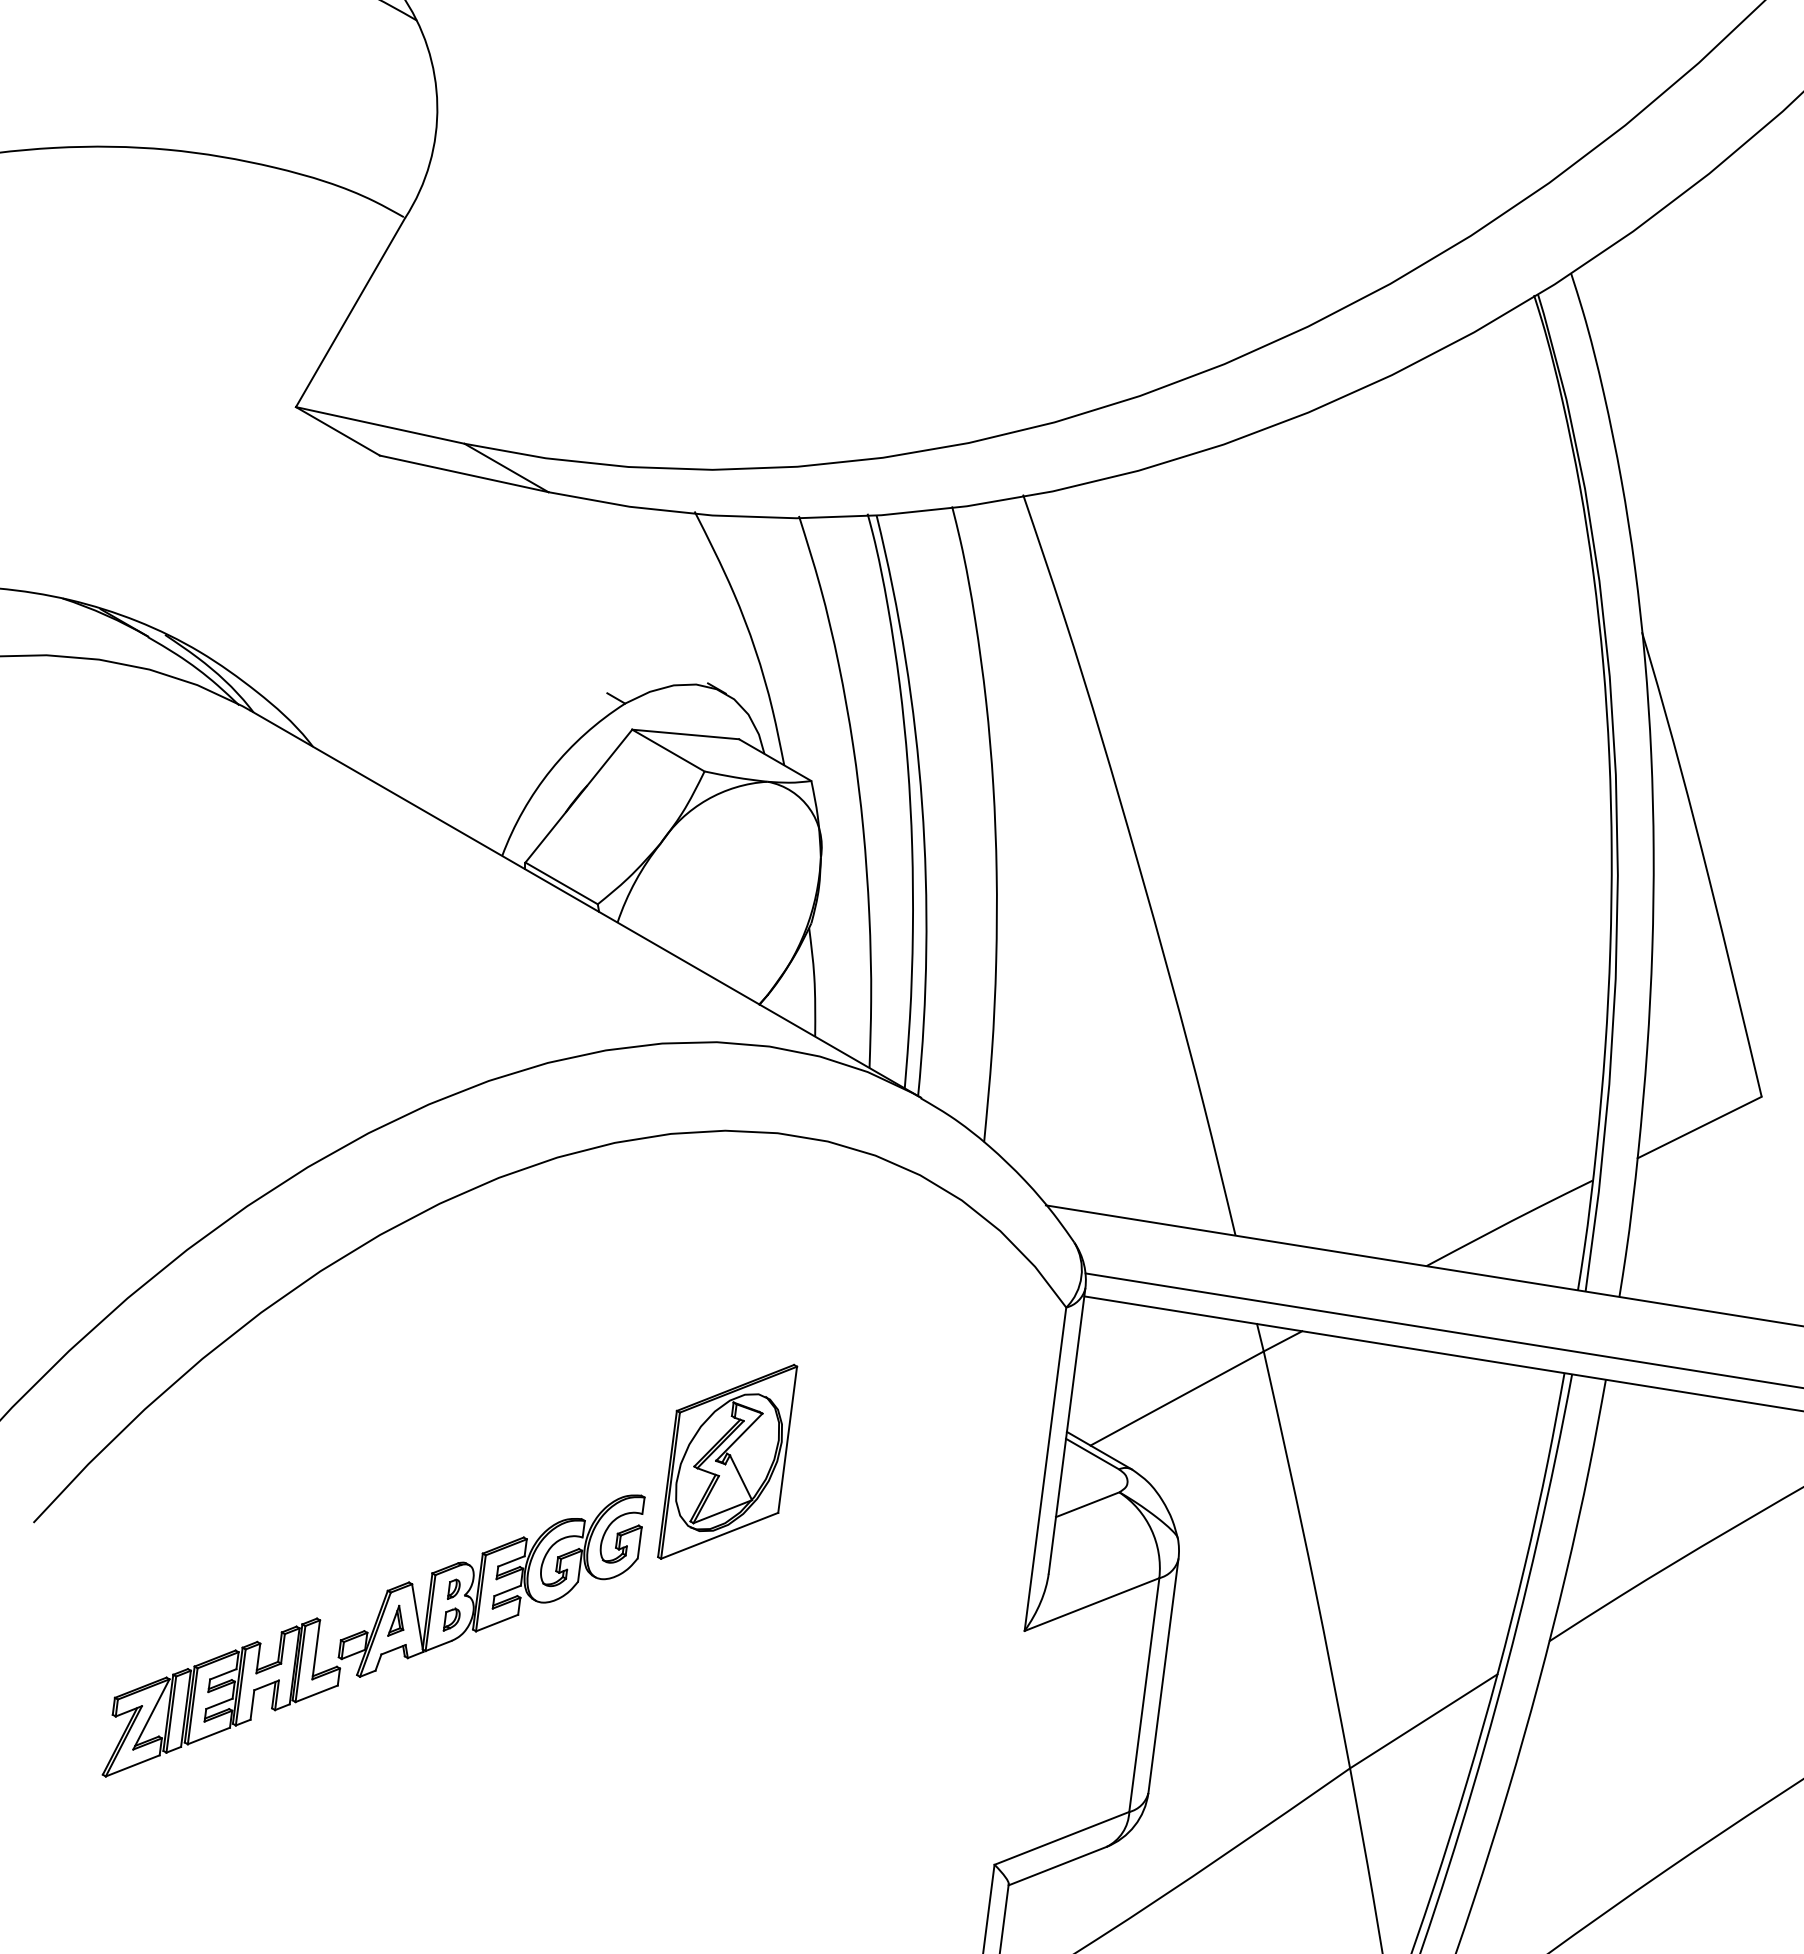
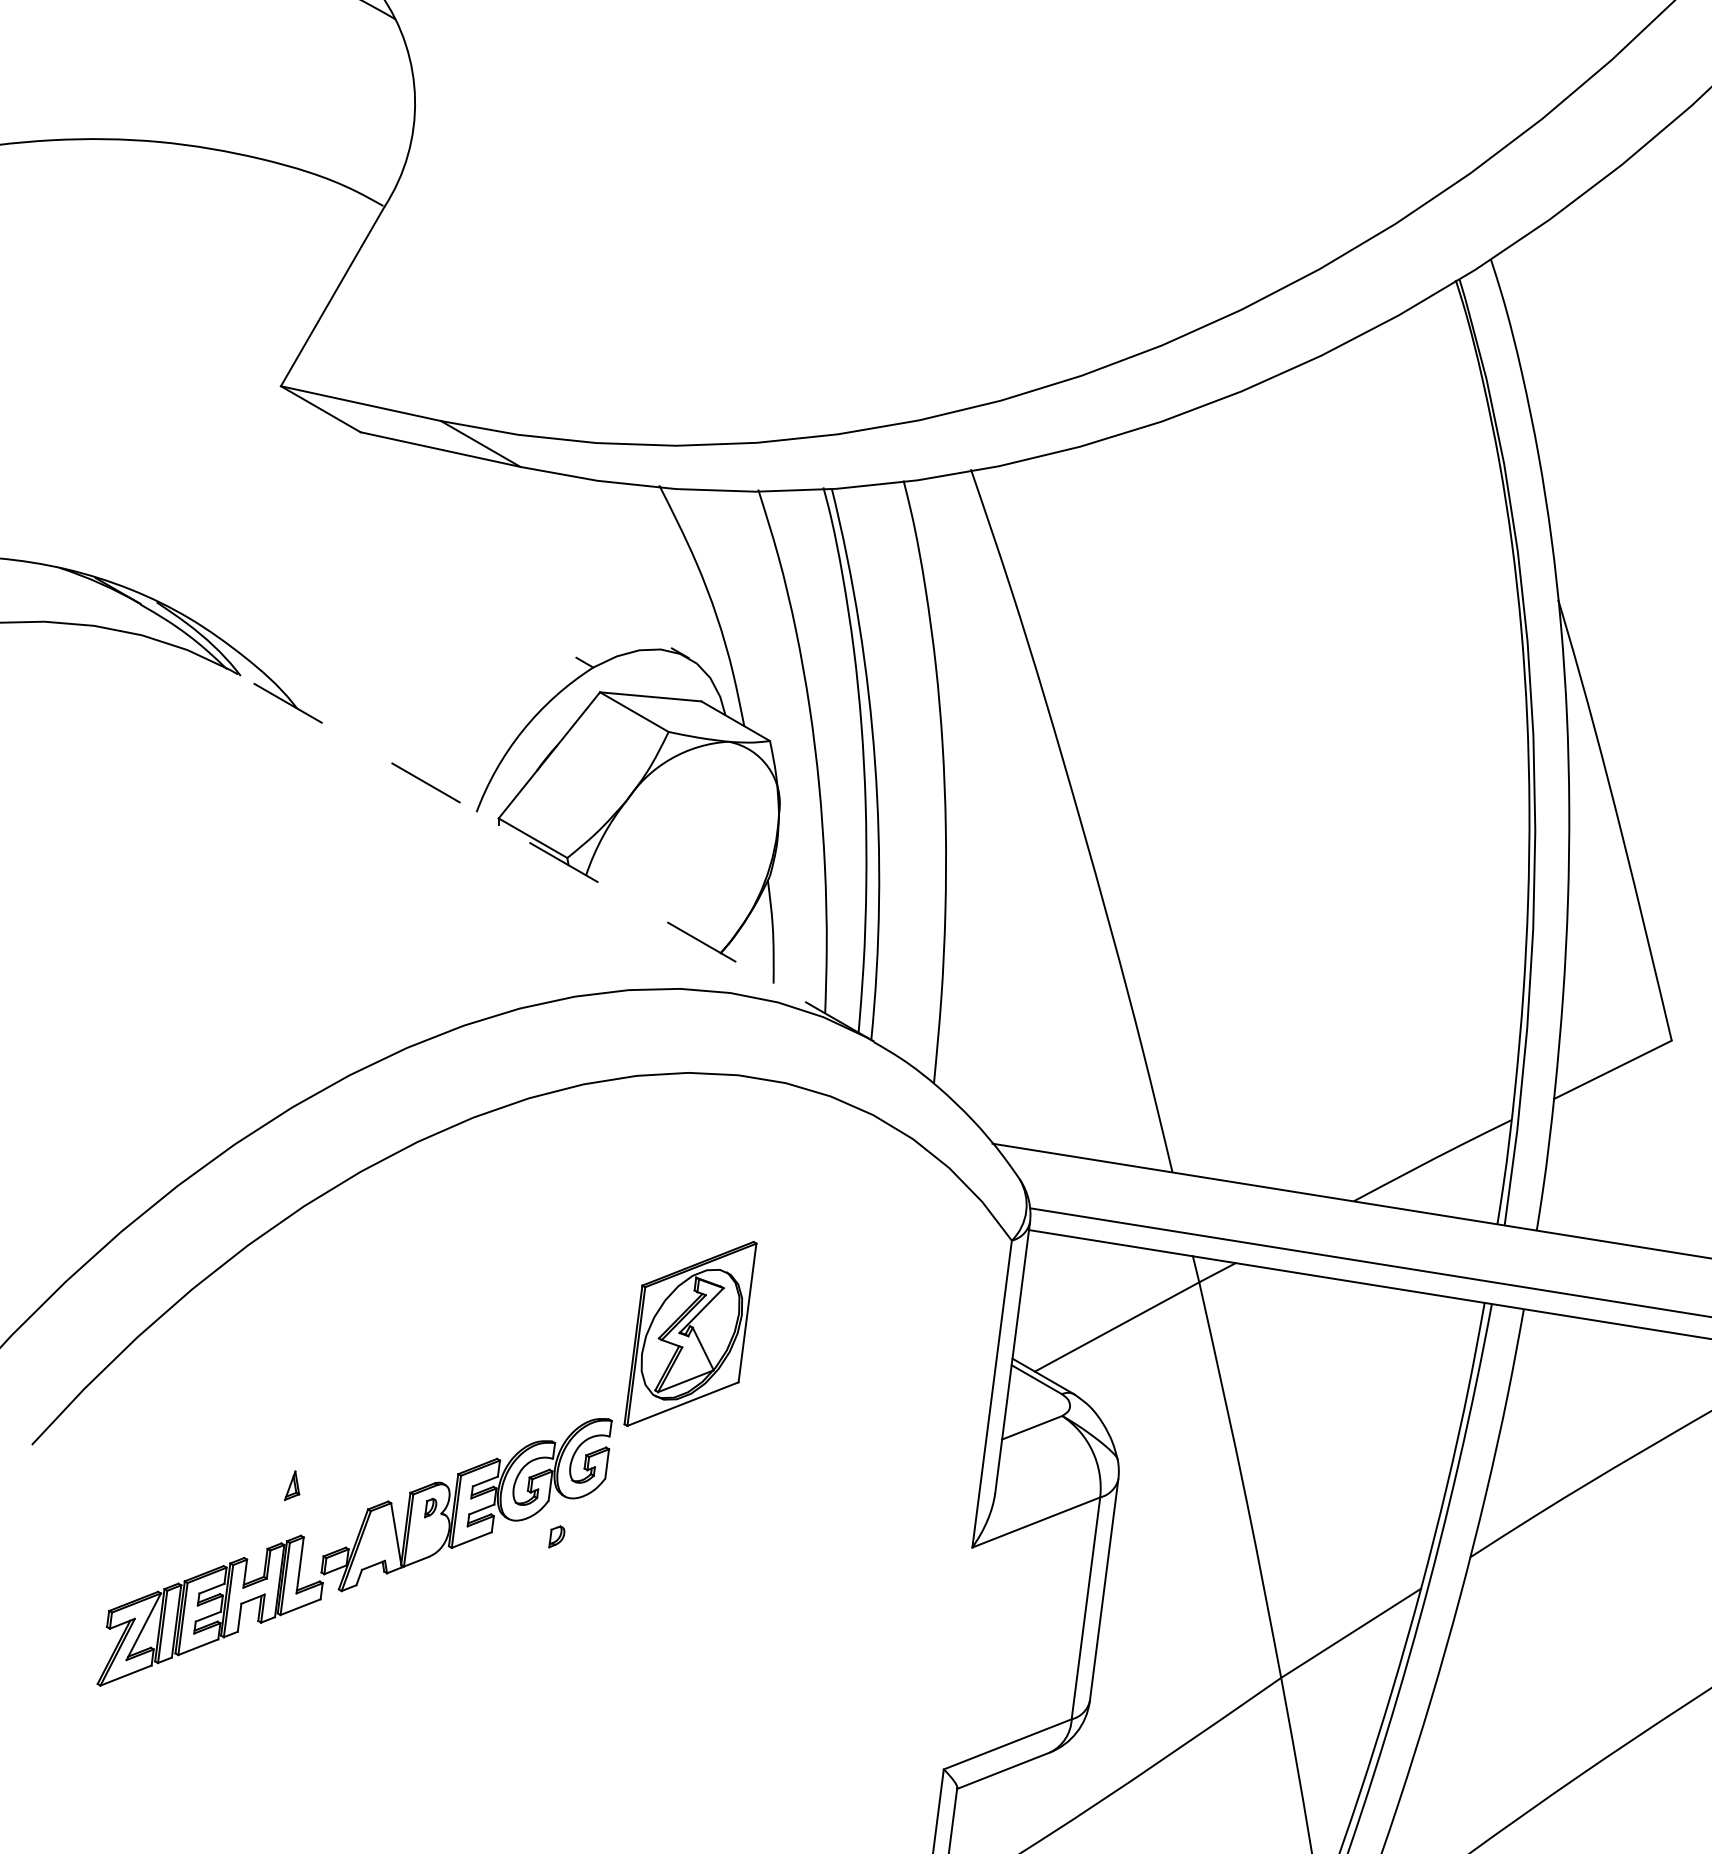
line: (585, 904) -> (555, 858), solid -> dashed
part: (727, 1461) -> (690, 1333), moved
part: (451, 1619) -> (556, 1536), moved
part: (395, 1620) -> (291, 1485), moved

